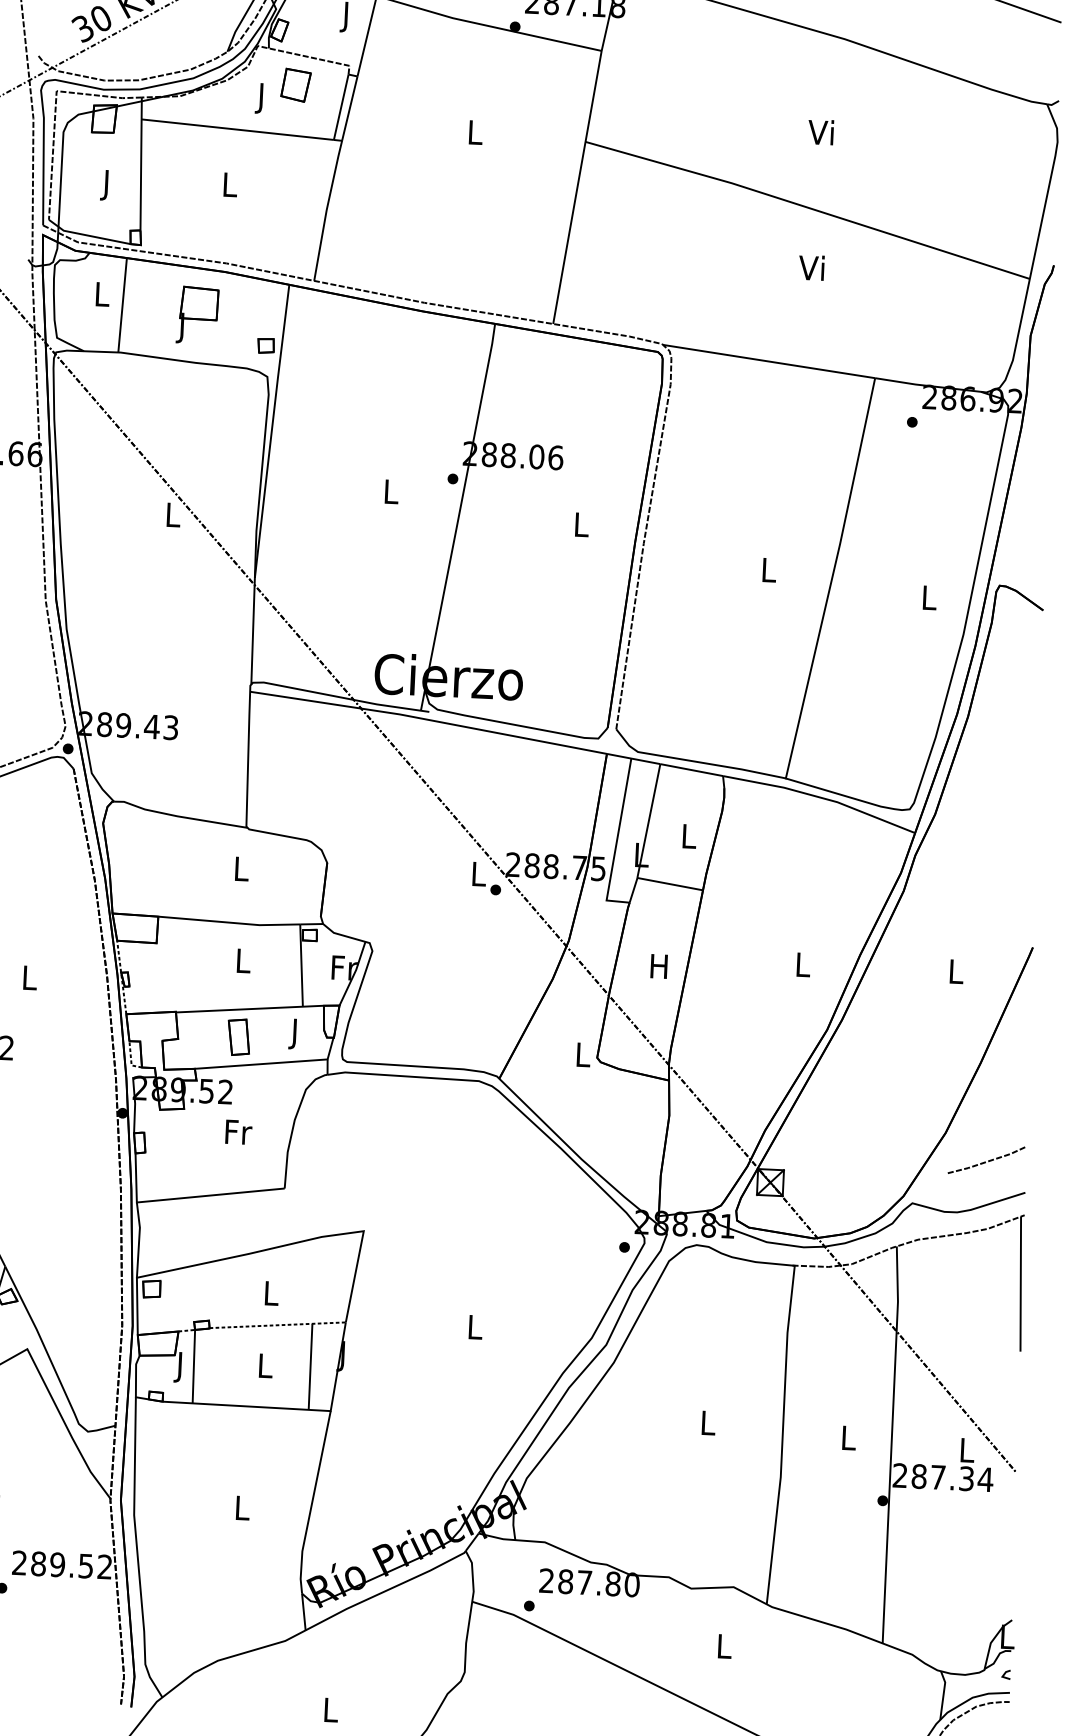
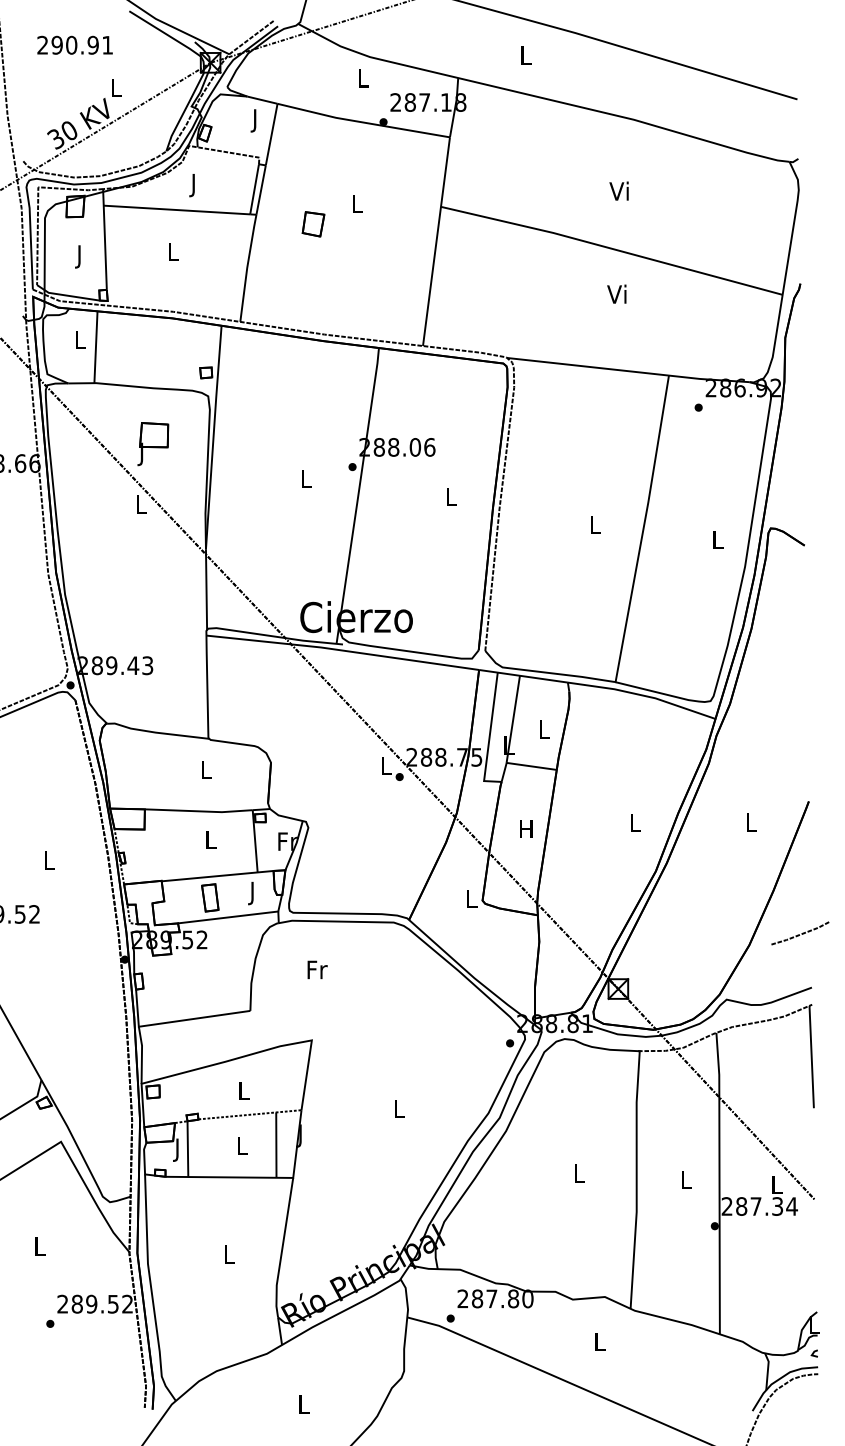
part: (295, 85) -> (313, 224), moved
part: (198, 315) -> (153, 444), moved
text: (238, 1131) -> (317, 969), moved
line: (988, 1160) -> (801, 933), moved

